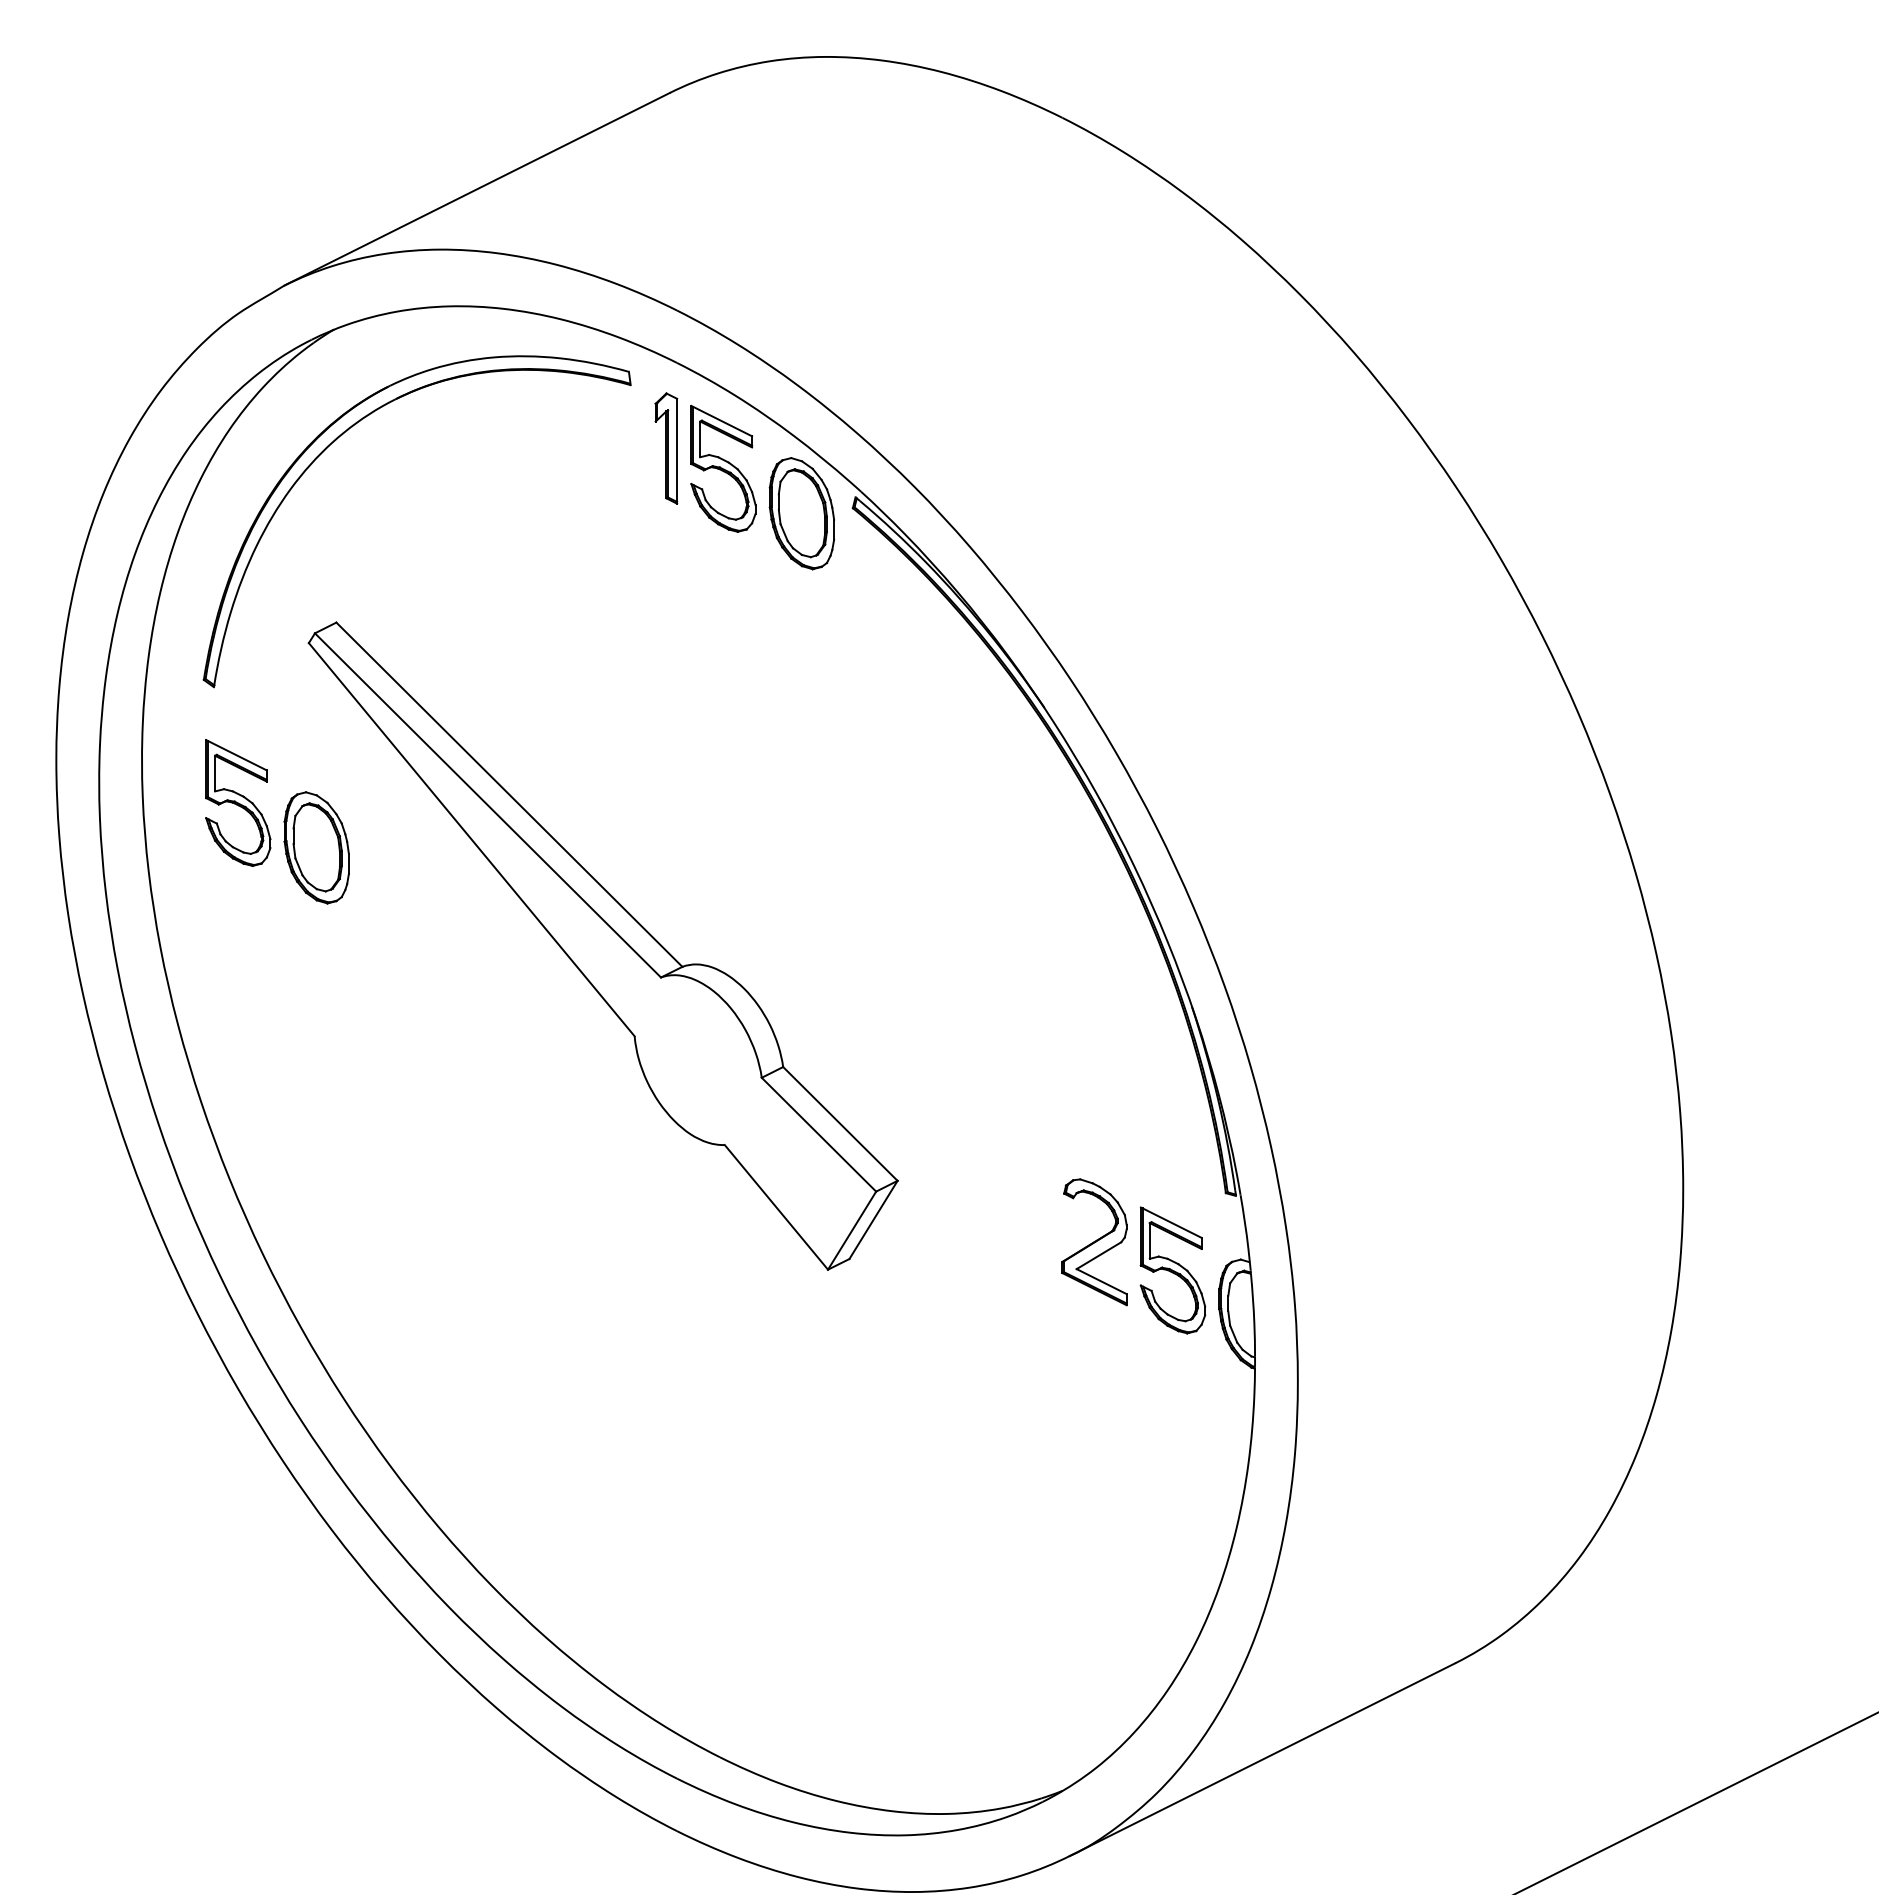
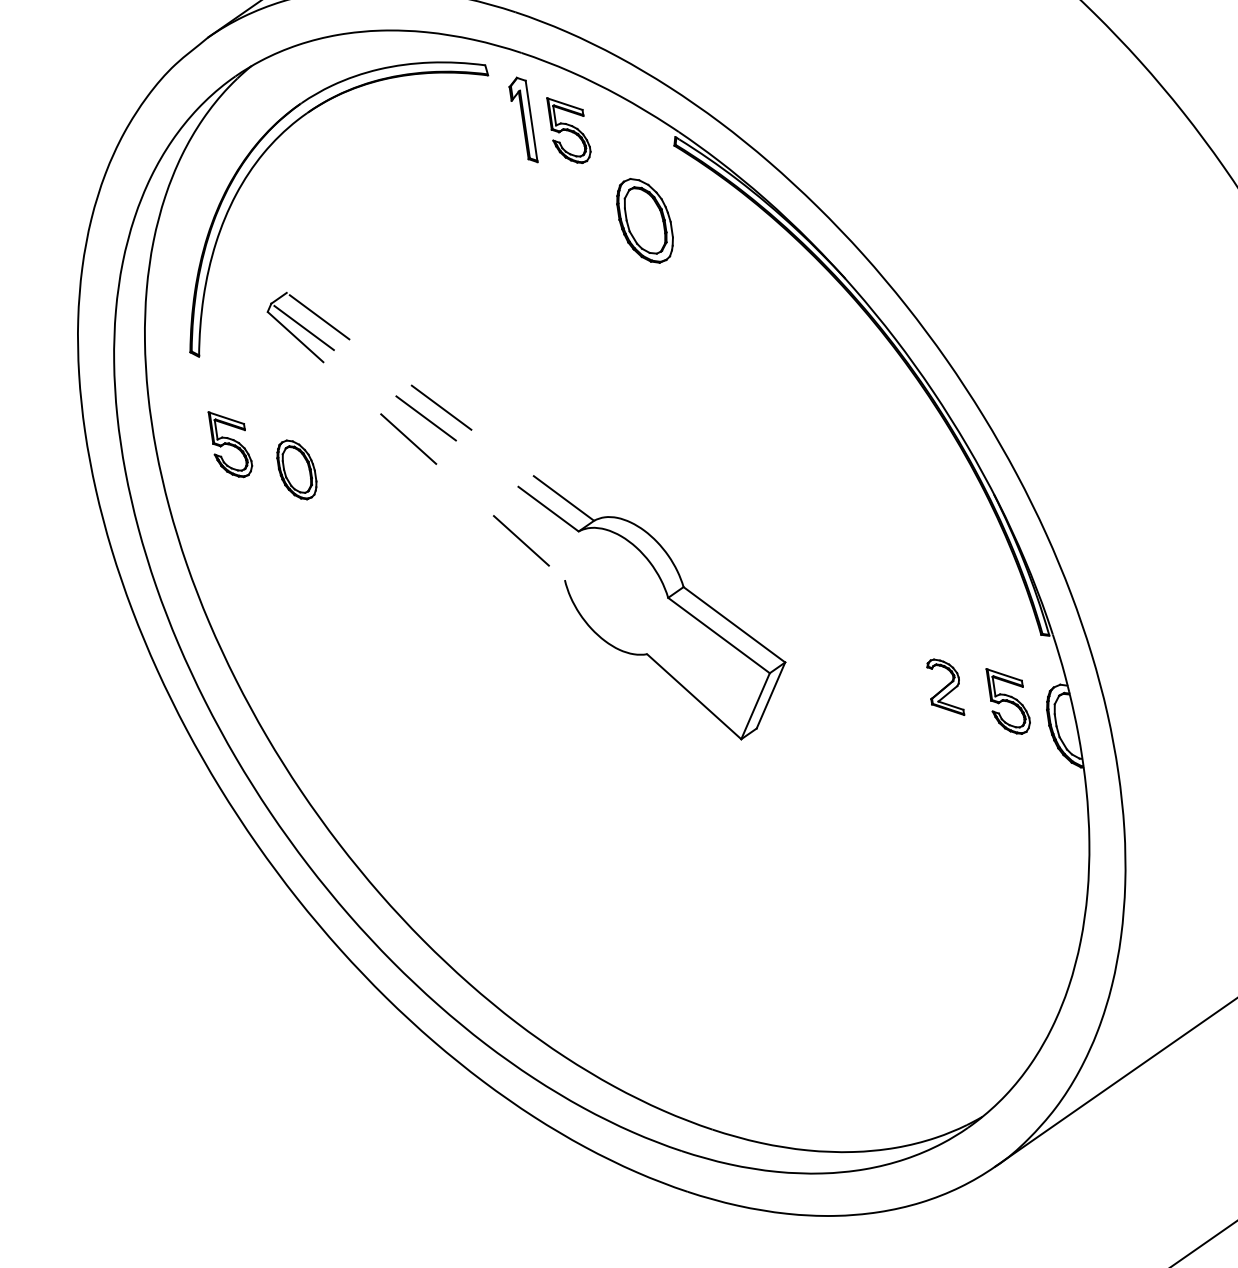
part: (723, 468) -> (569, 129), size x0.7
part: (801, 513) -> (644, 220), moved
line: (509, 794) -> (440, 406), solid -> dashed
part: (238, 802) -> (231, 443), size x0.7
line: (487, 805) -> (424, 417), solid -> dashed
line: (472, 840) -> (416, 446), solid -> dashed
part: (316, 847) -> (296, 469), size x0.7
part: (1094, 1242) -> (944, 687), size x0.6
part: (1172, 1270) -> (1008, 700), size x0.7

